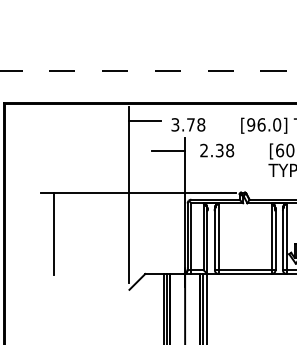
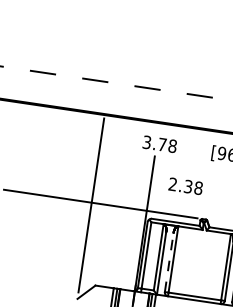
line: (145, 120) -> (118, 133), removed
line: (168, 150) -> (136, 166), removed
text: (217, 150) -> (186, 186), moved
line: (54, 233) -> (11, 232), removed
line: (214, 240) -> (168, 262), solid -> dashed

